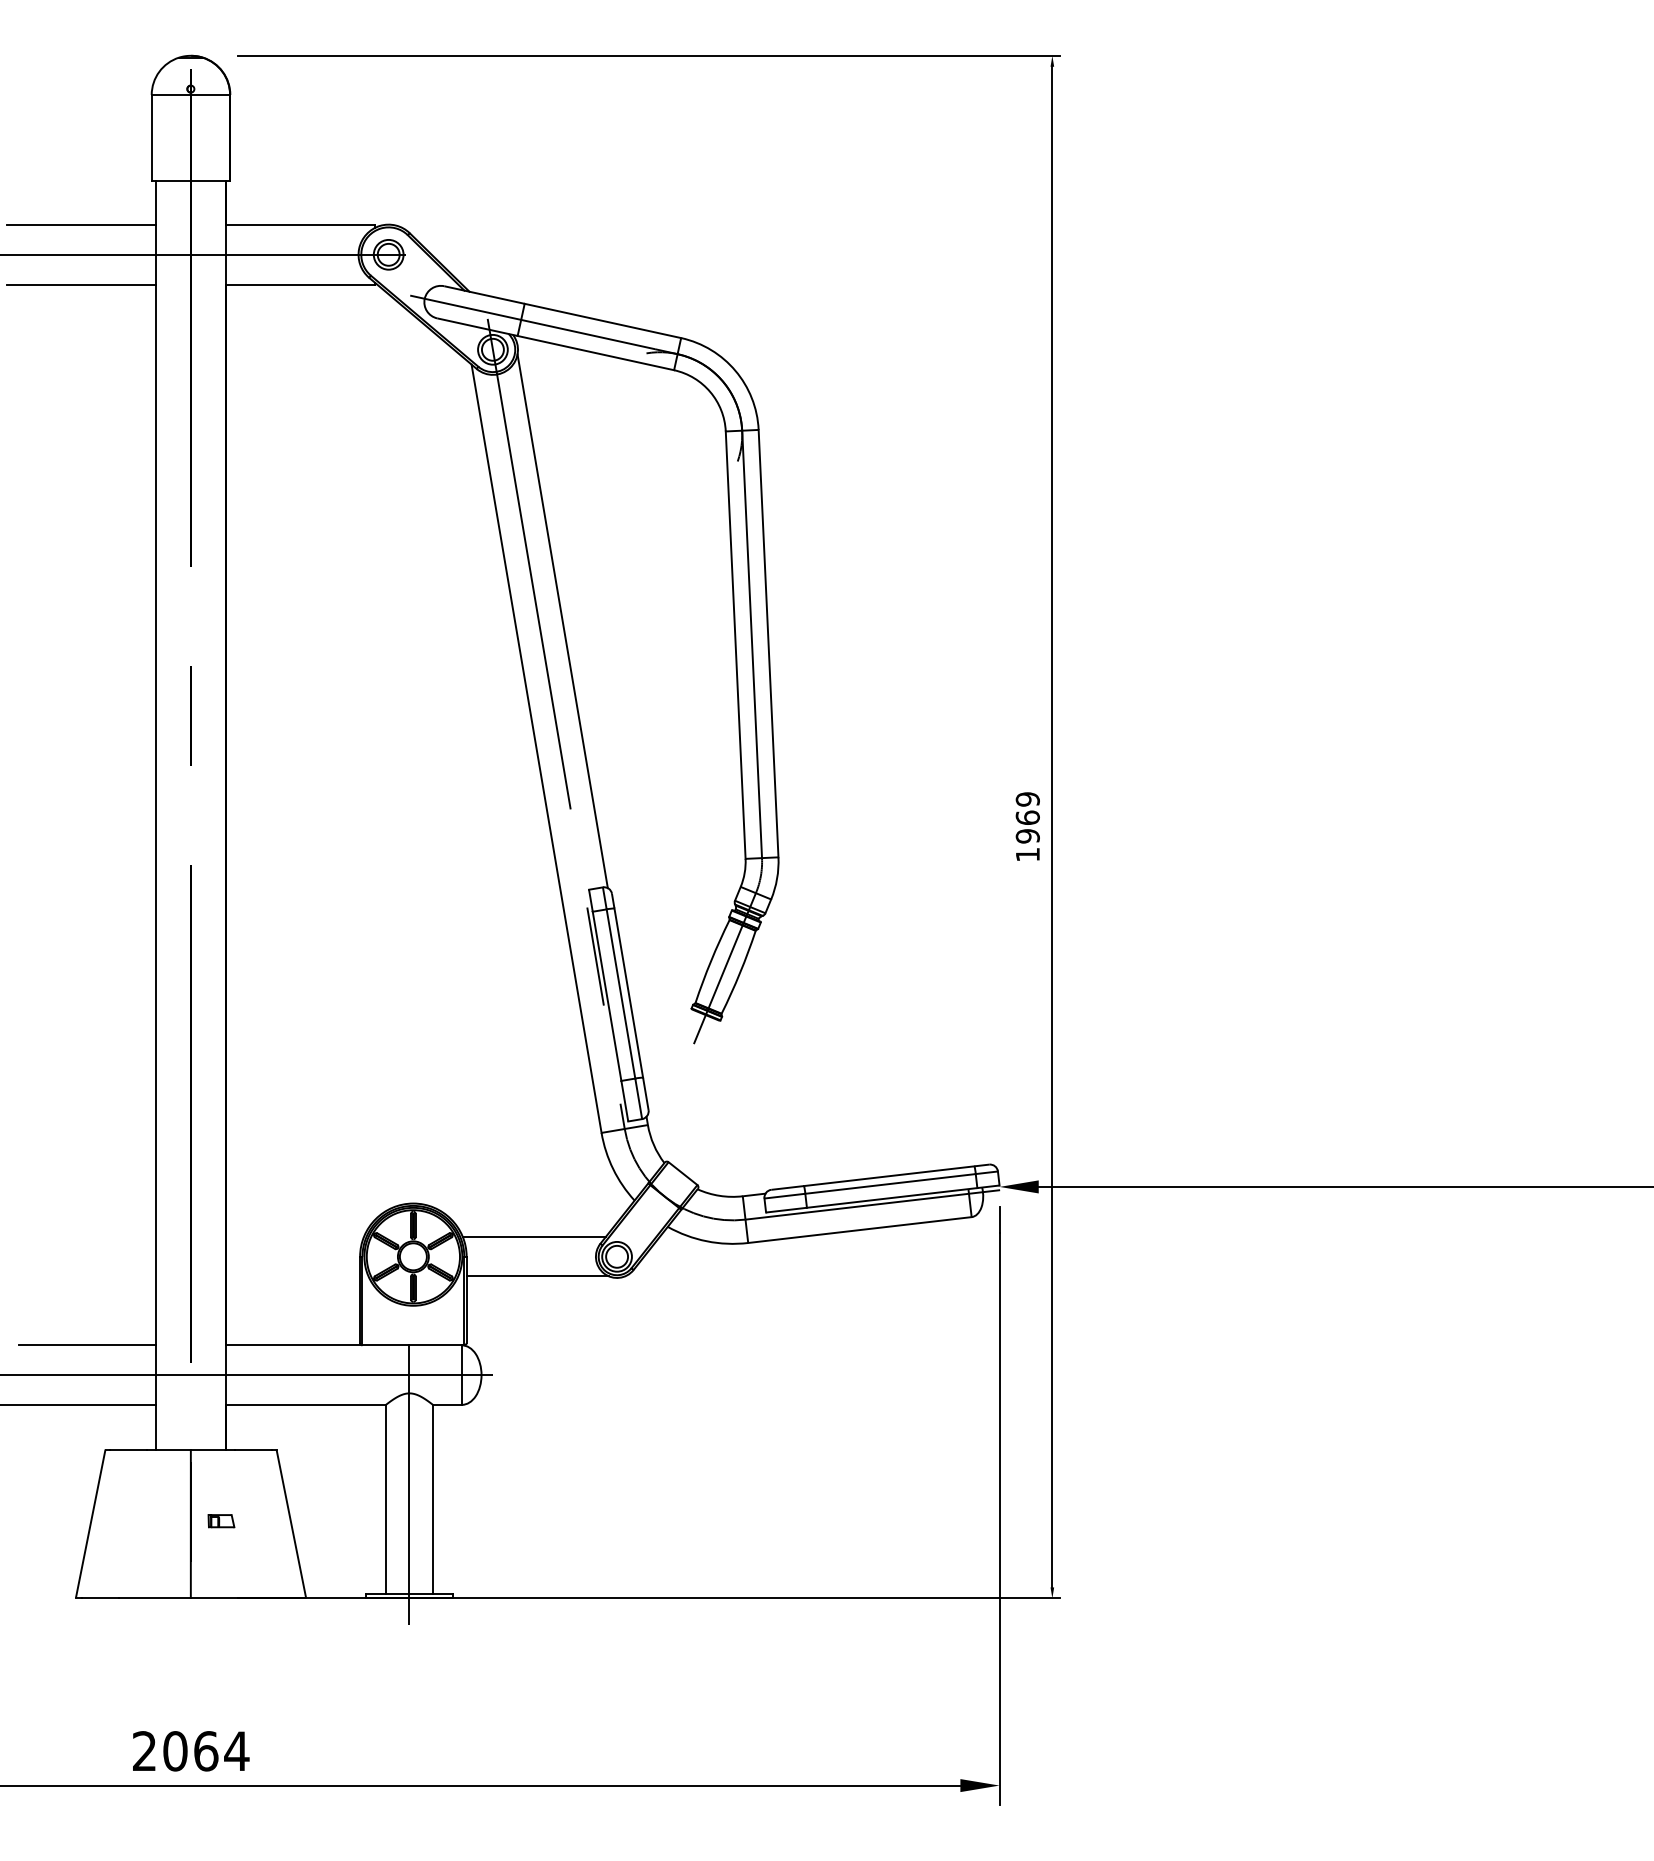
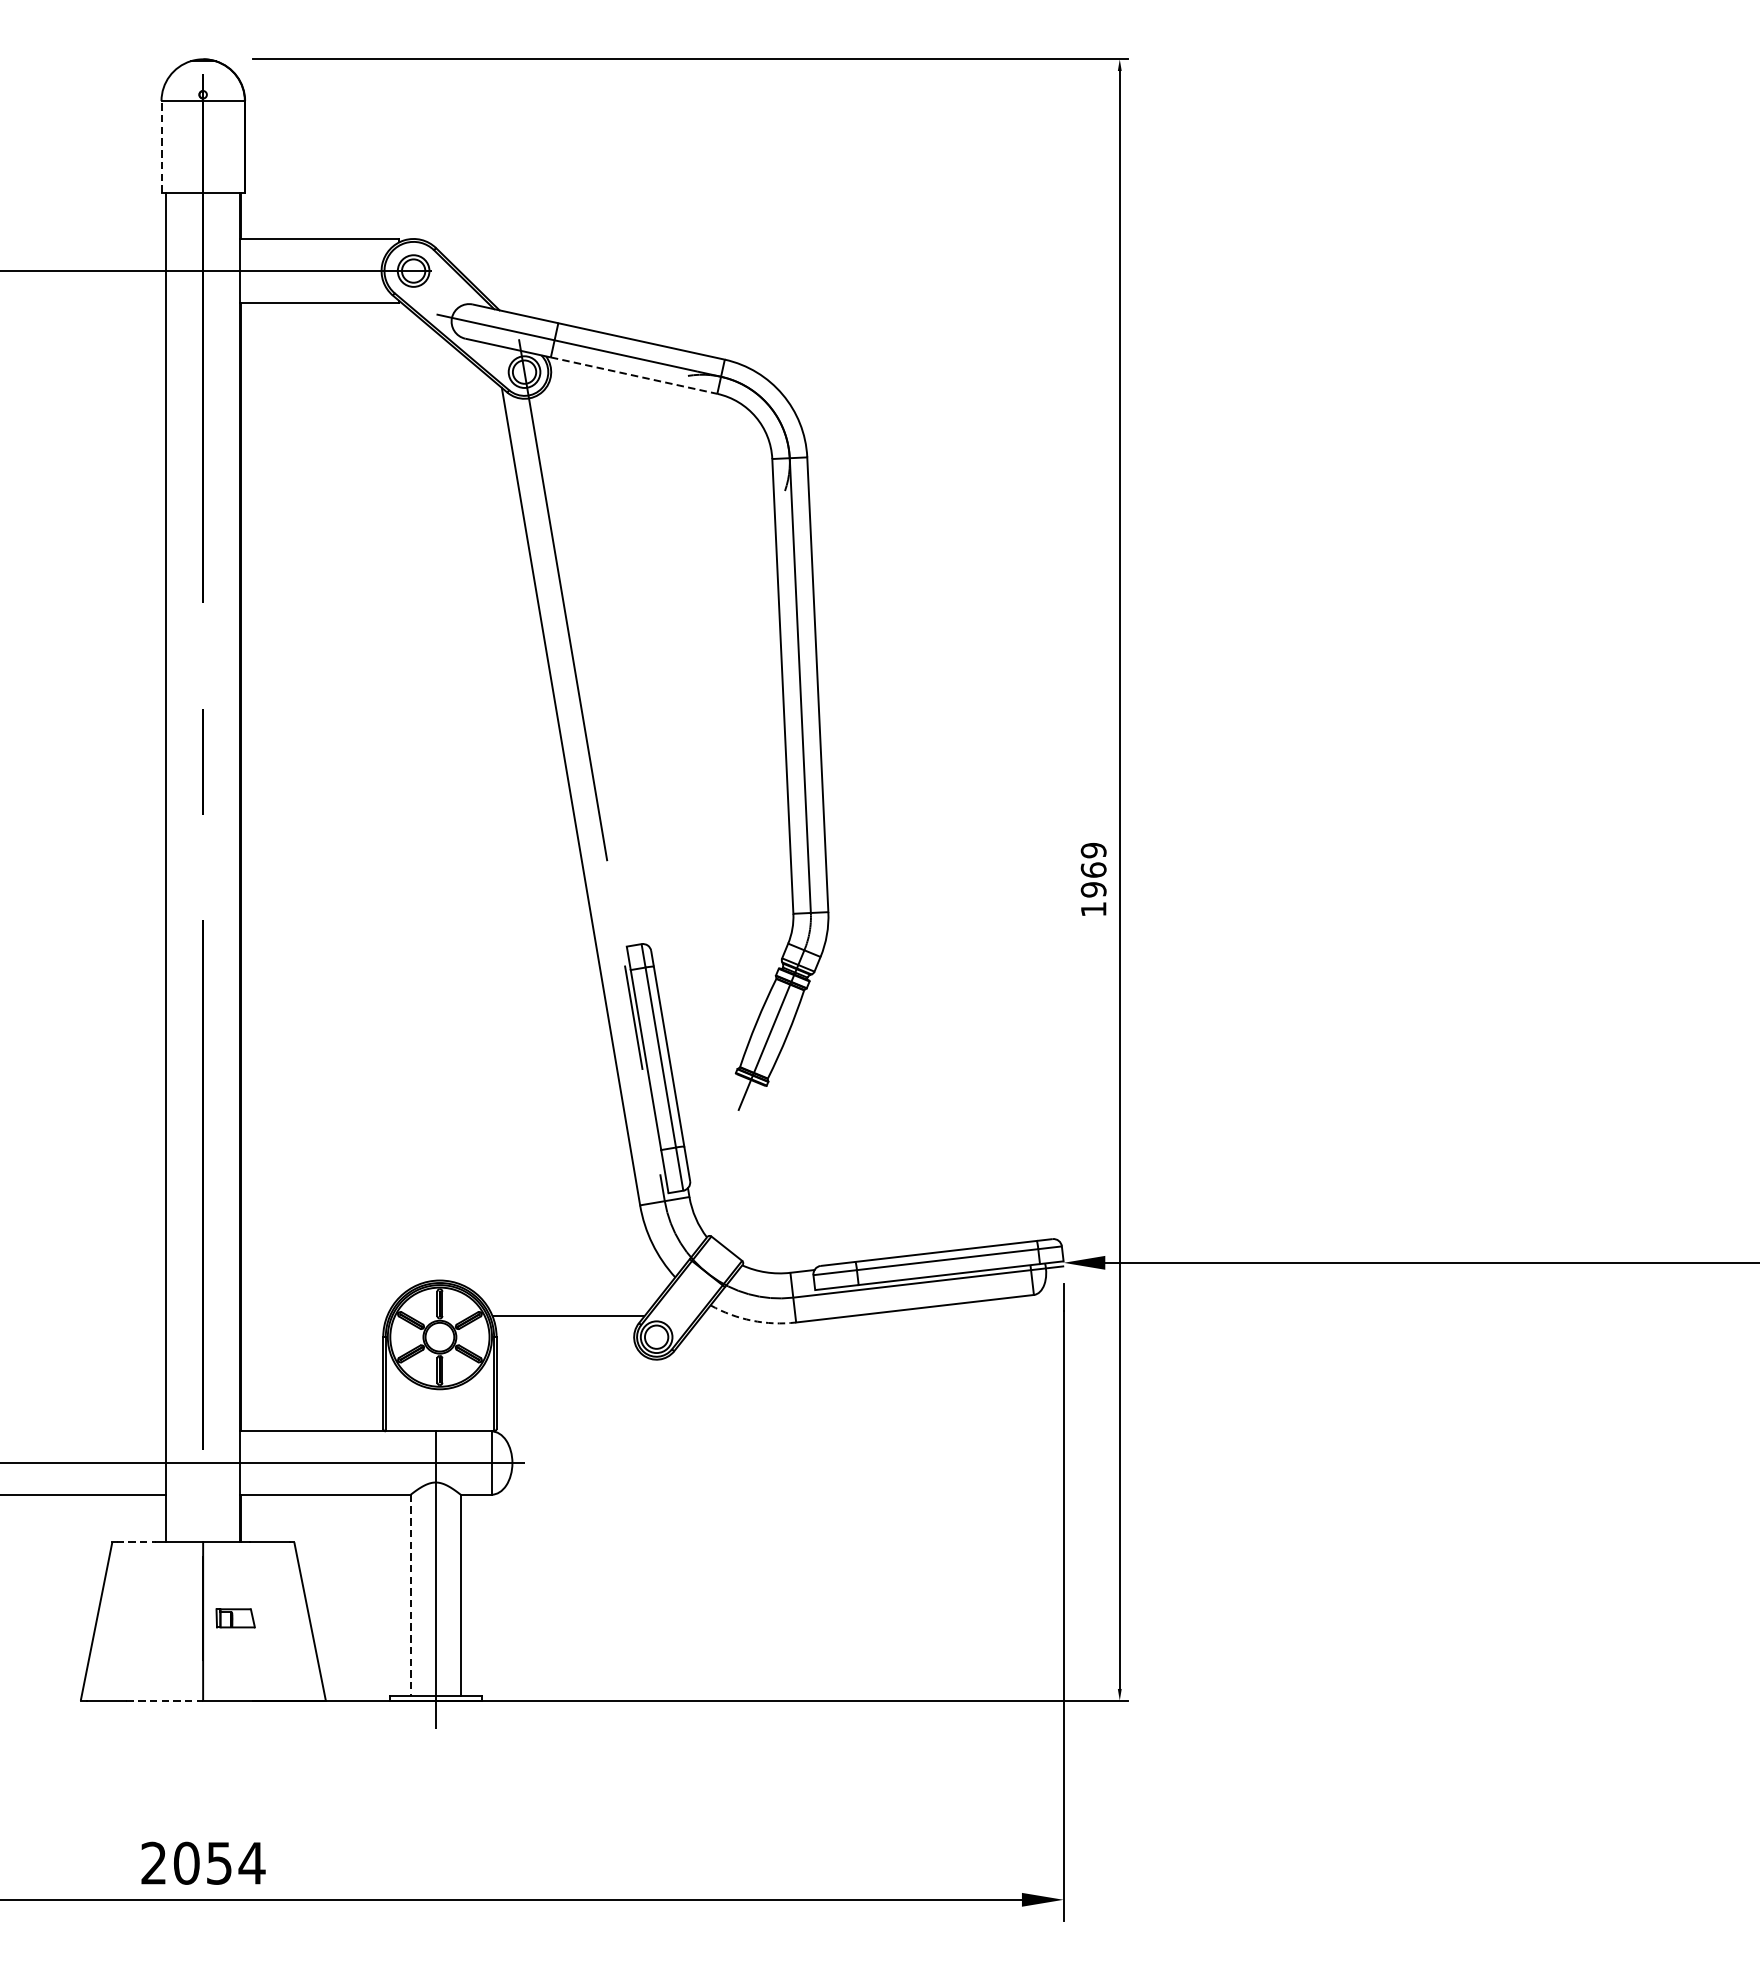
line: (151, 137) -> (161, 146), solid -> dashed
line: (81, 225) -> (86, 239), removed
line: (81, 284) -> (86, 302), removed
line: (596, 353) -> (634, 376), solid -> dashed
line: (562, 621) -> (598, 661), removed
arc: (706, 1241) -> (751, 1320), solid -> dashed
line: (537, 1276) -> (571, 1358), removed
line: (87, 1345) -> (93, 1431), removed
line: (128, 1449) -> (136, 1542), solid -> dashed
line: (385, 1499) -> (410, 1595), solid -> dashed
part: (221, 1521) -> (235, 1618), size x1.4
line: (155, 1598) -> (165, 1700), solid -> dashed
text: (206, 1751) -> (219, 1863), 2064 -> 2054

